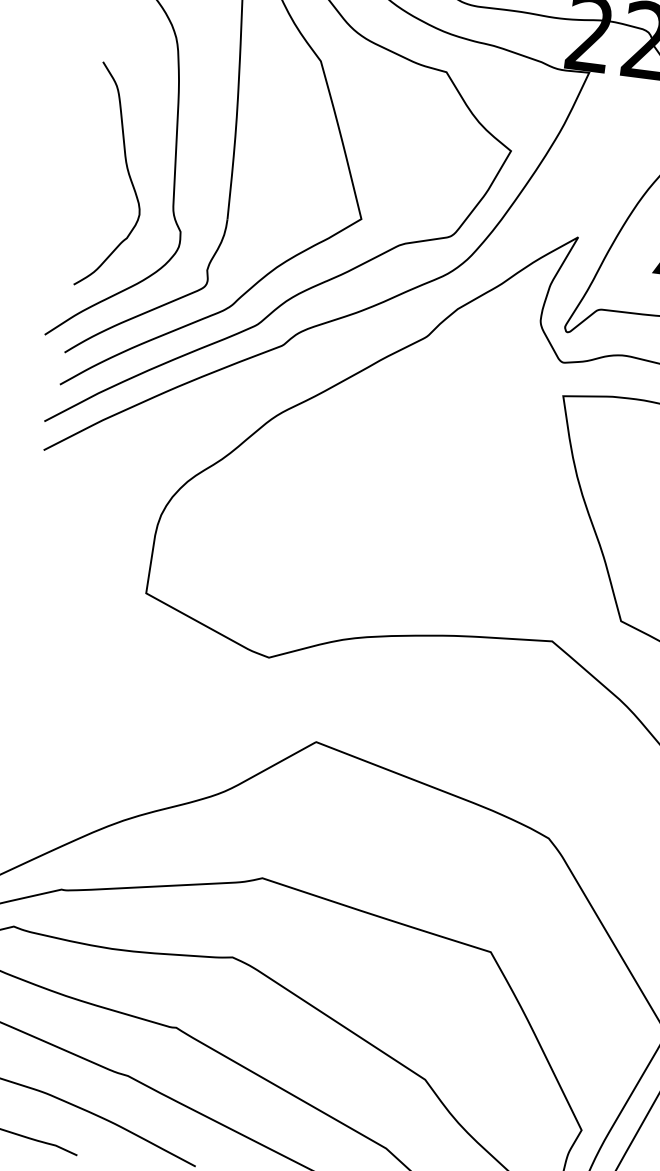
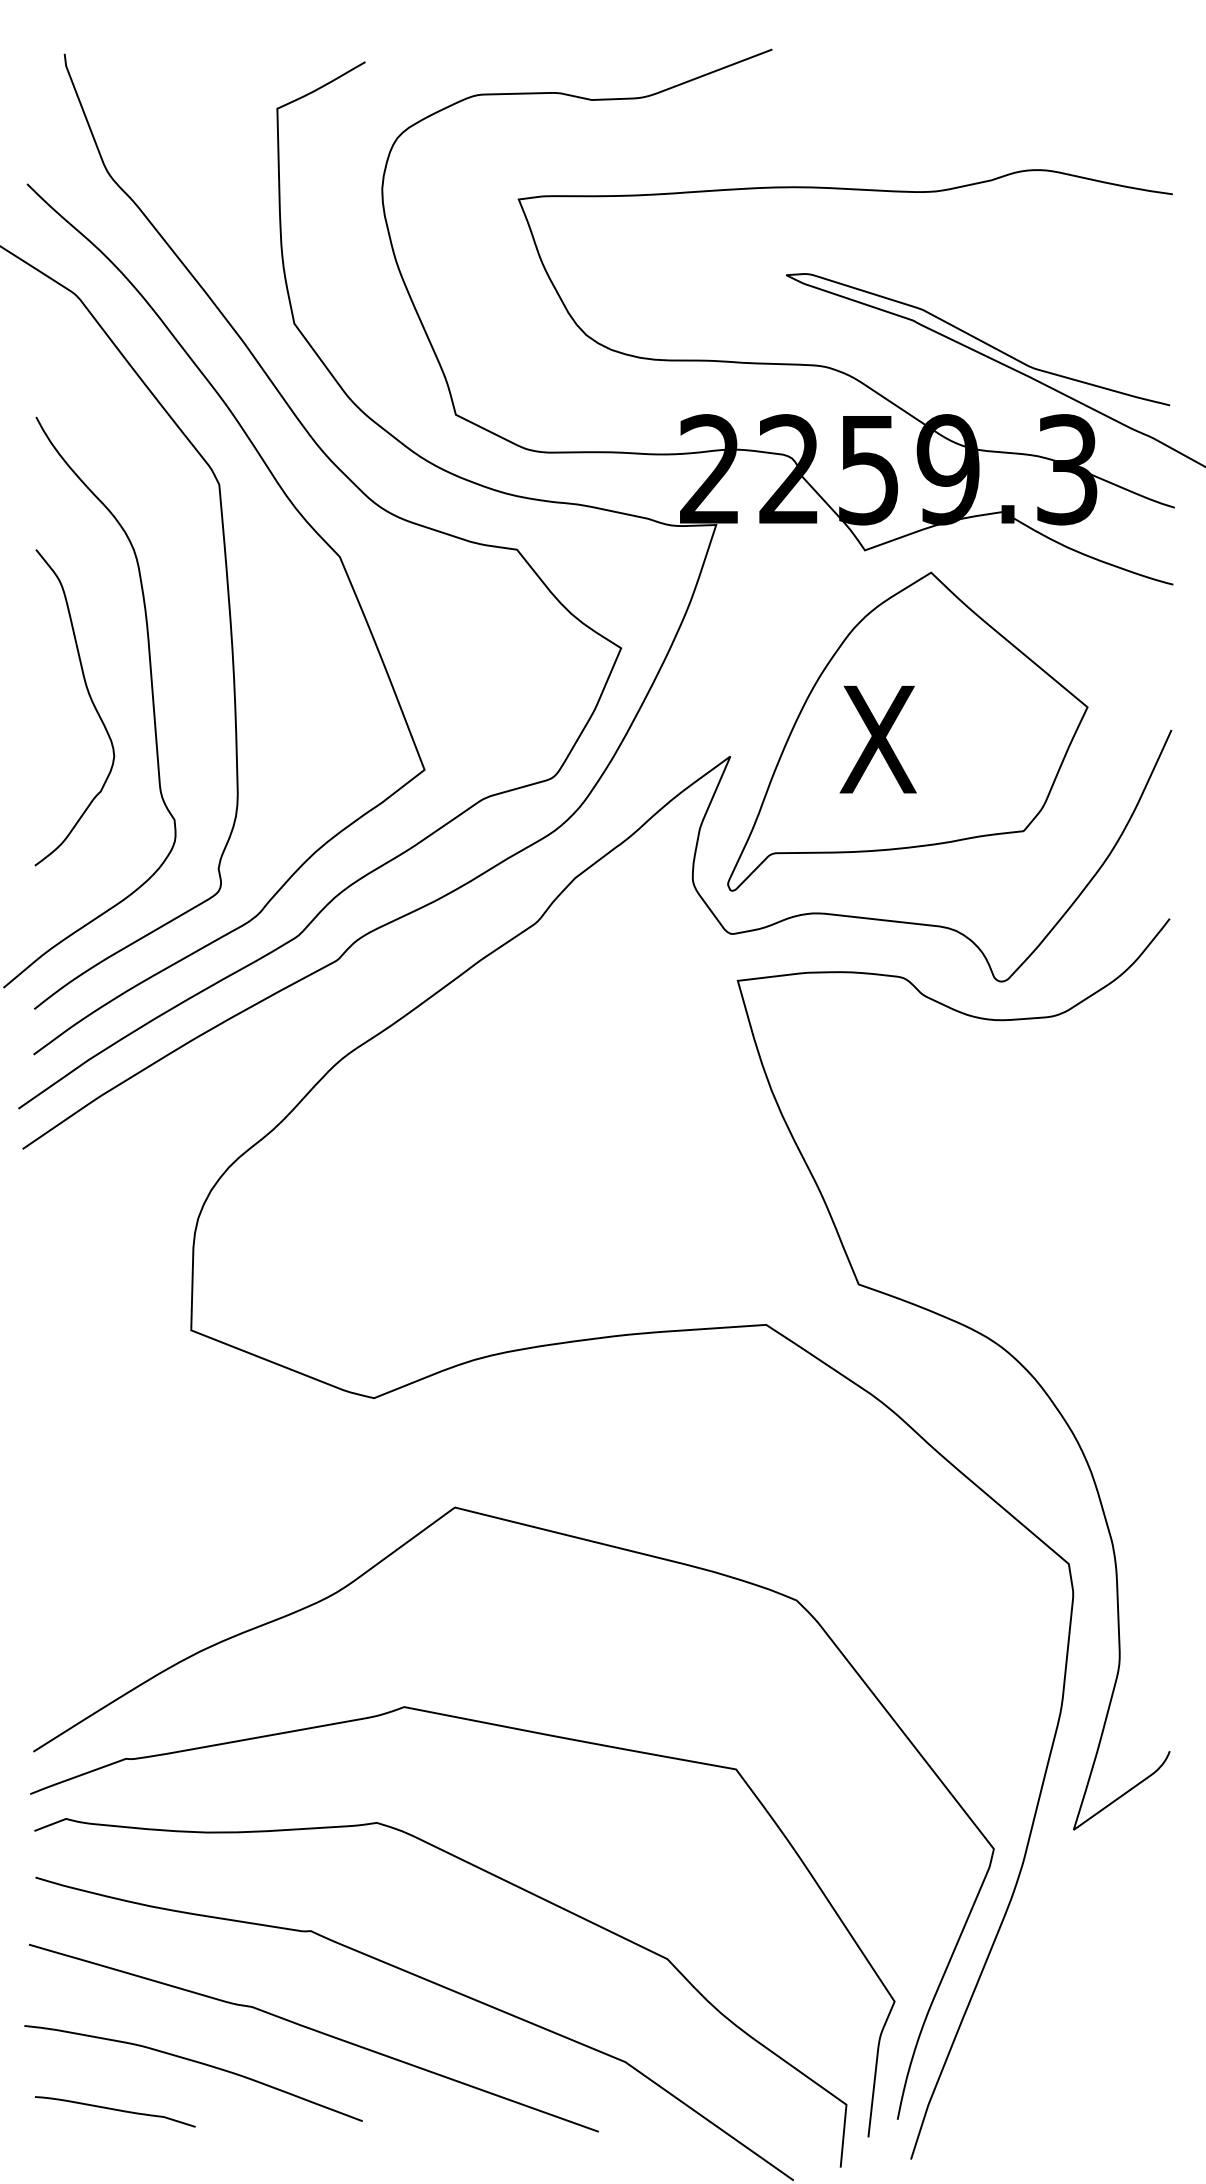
curve: (127, 173) -> (90, 700), moved

